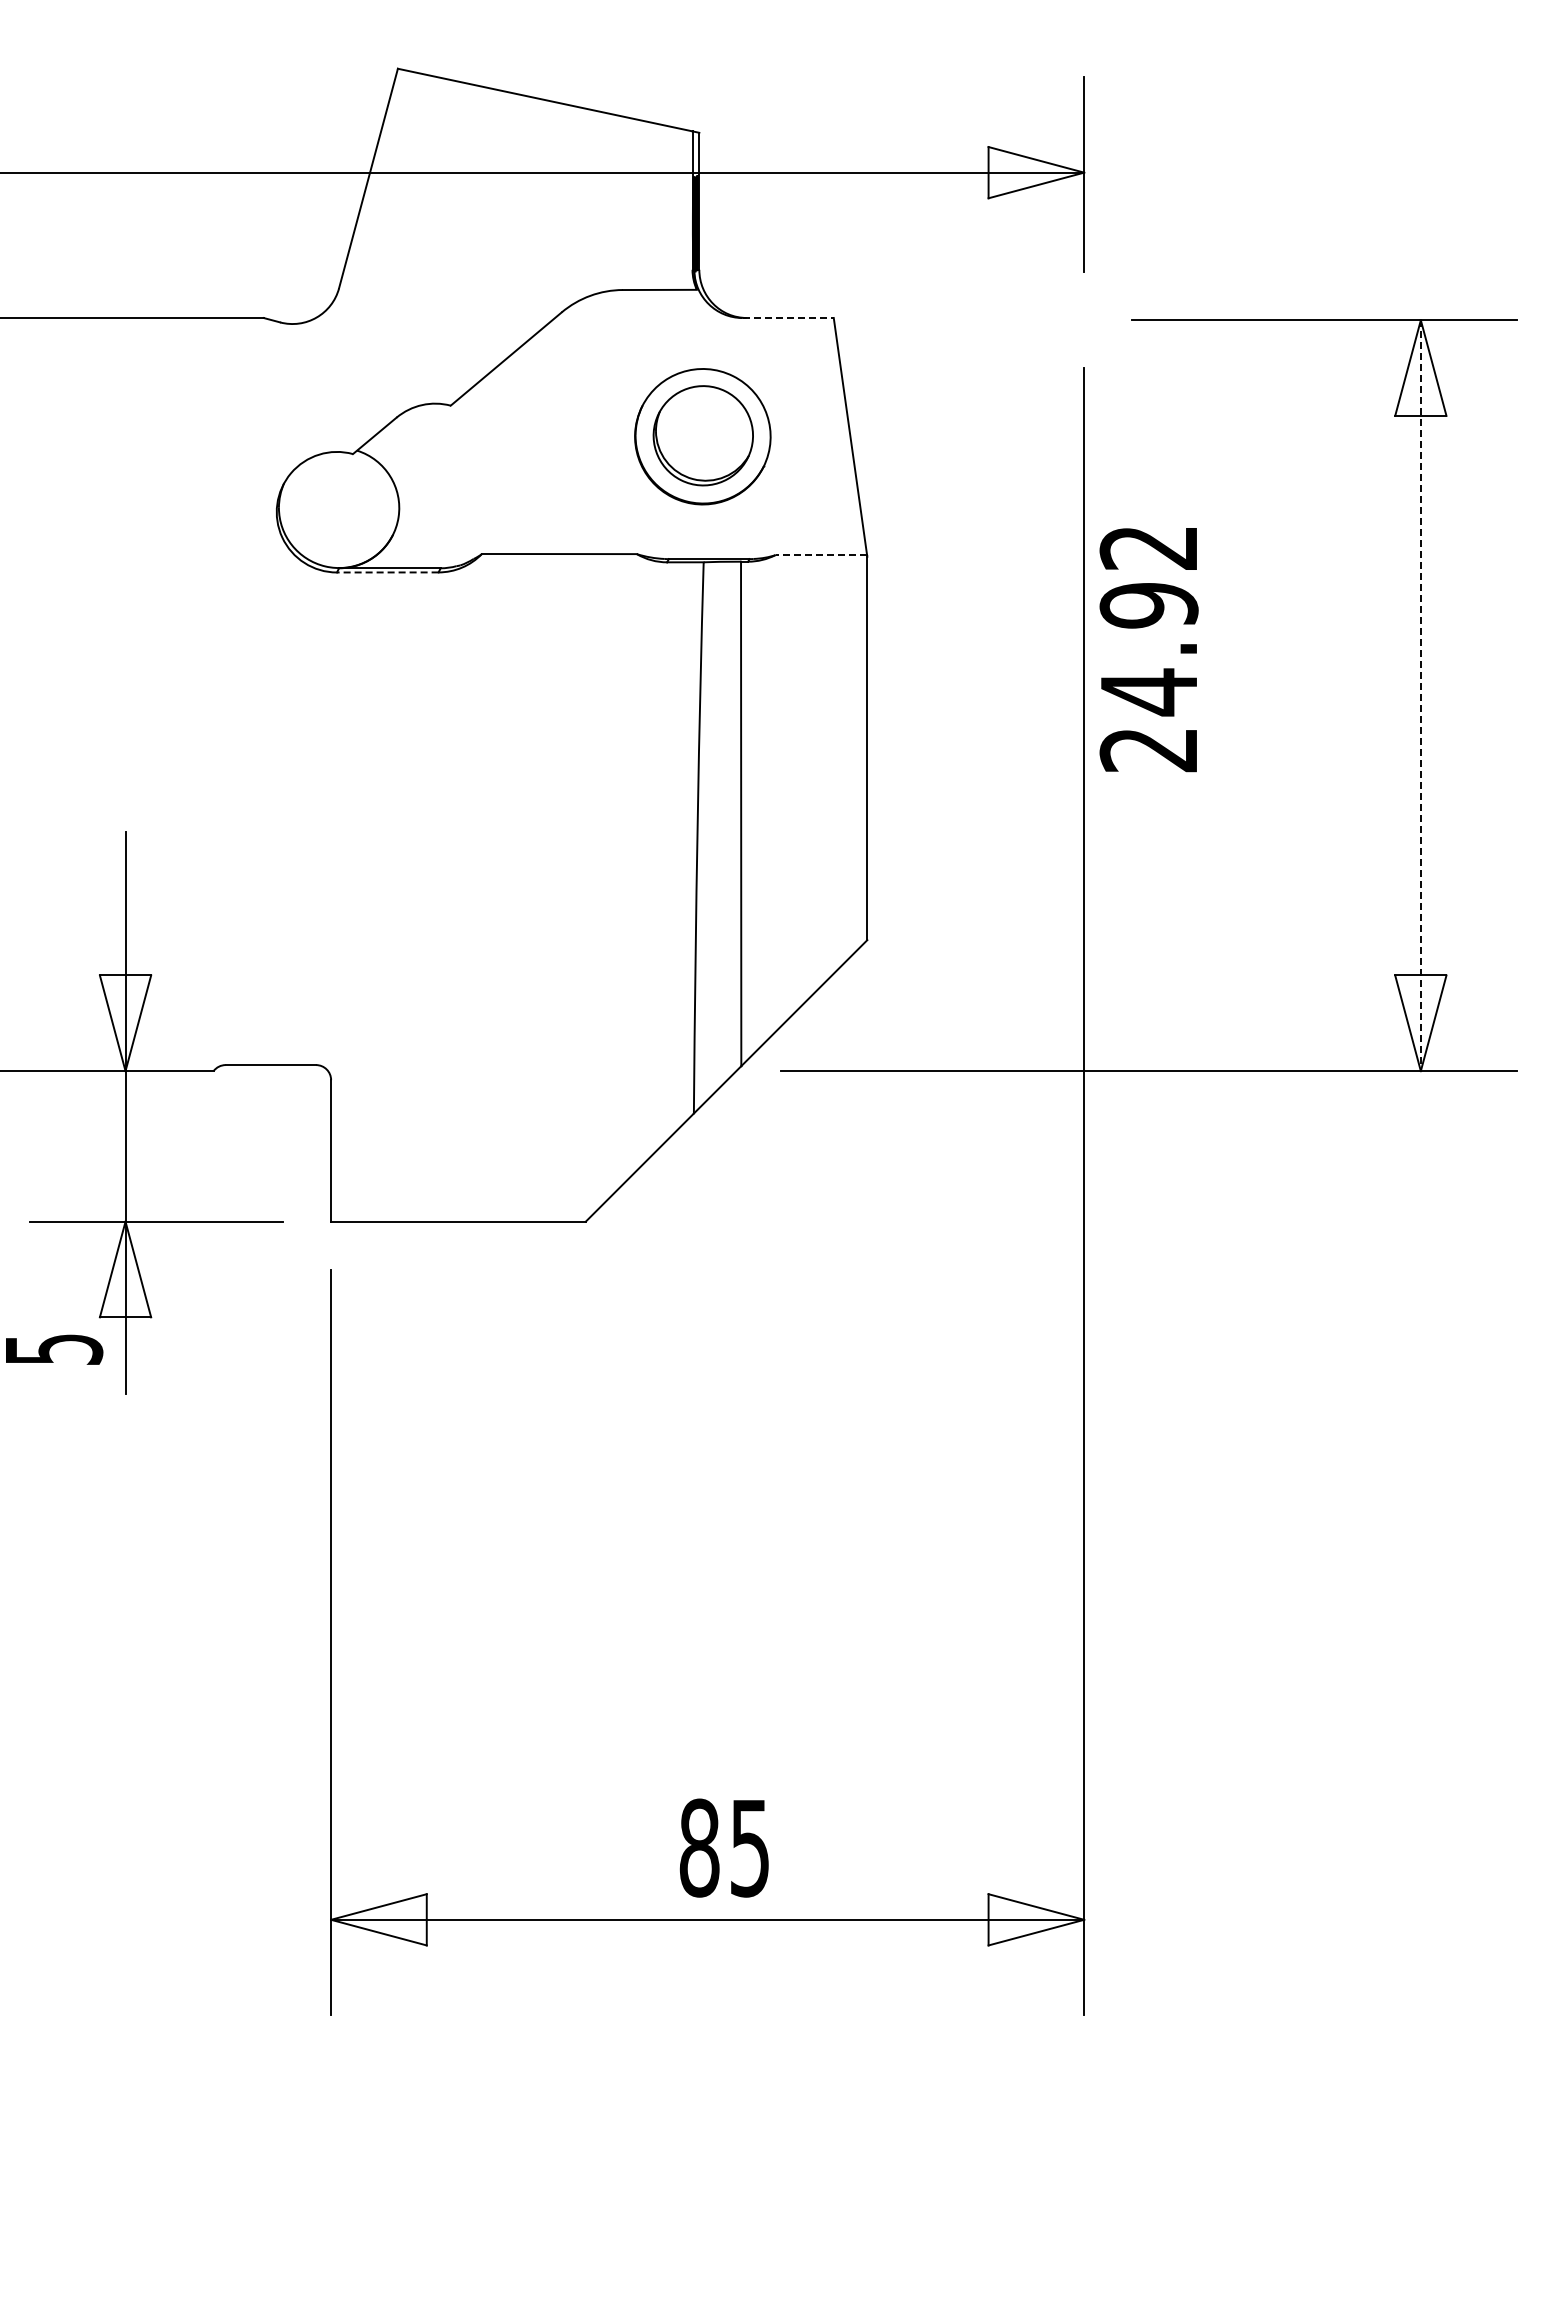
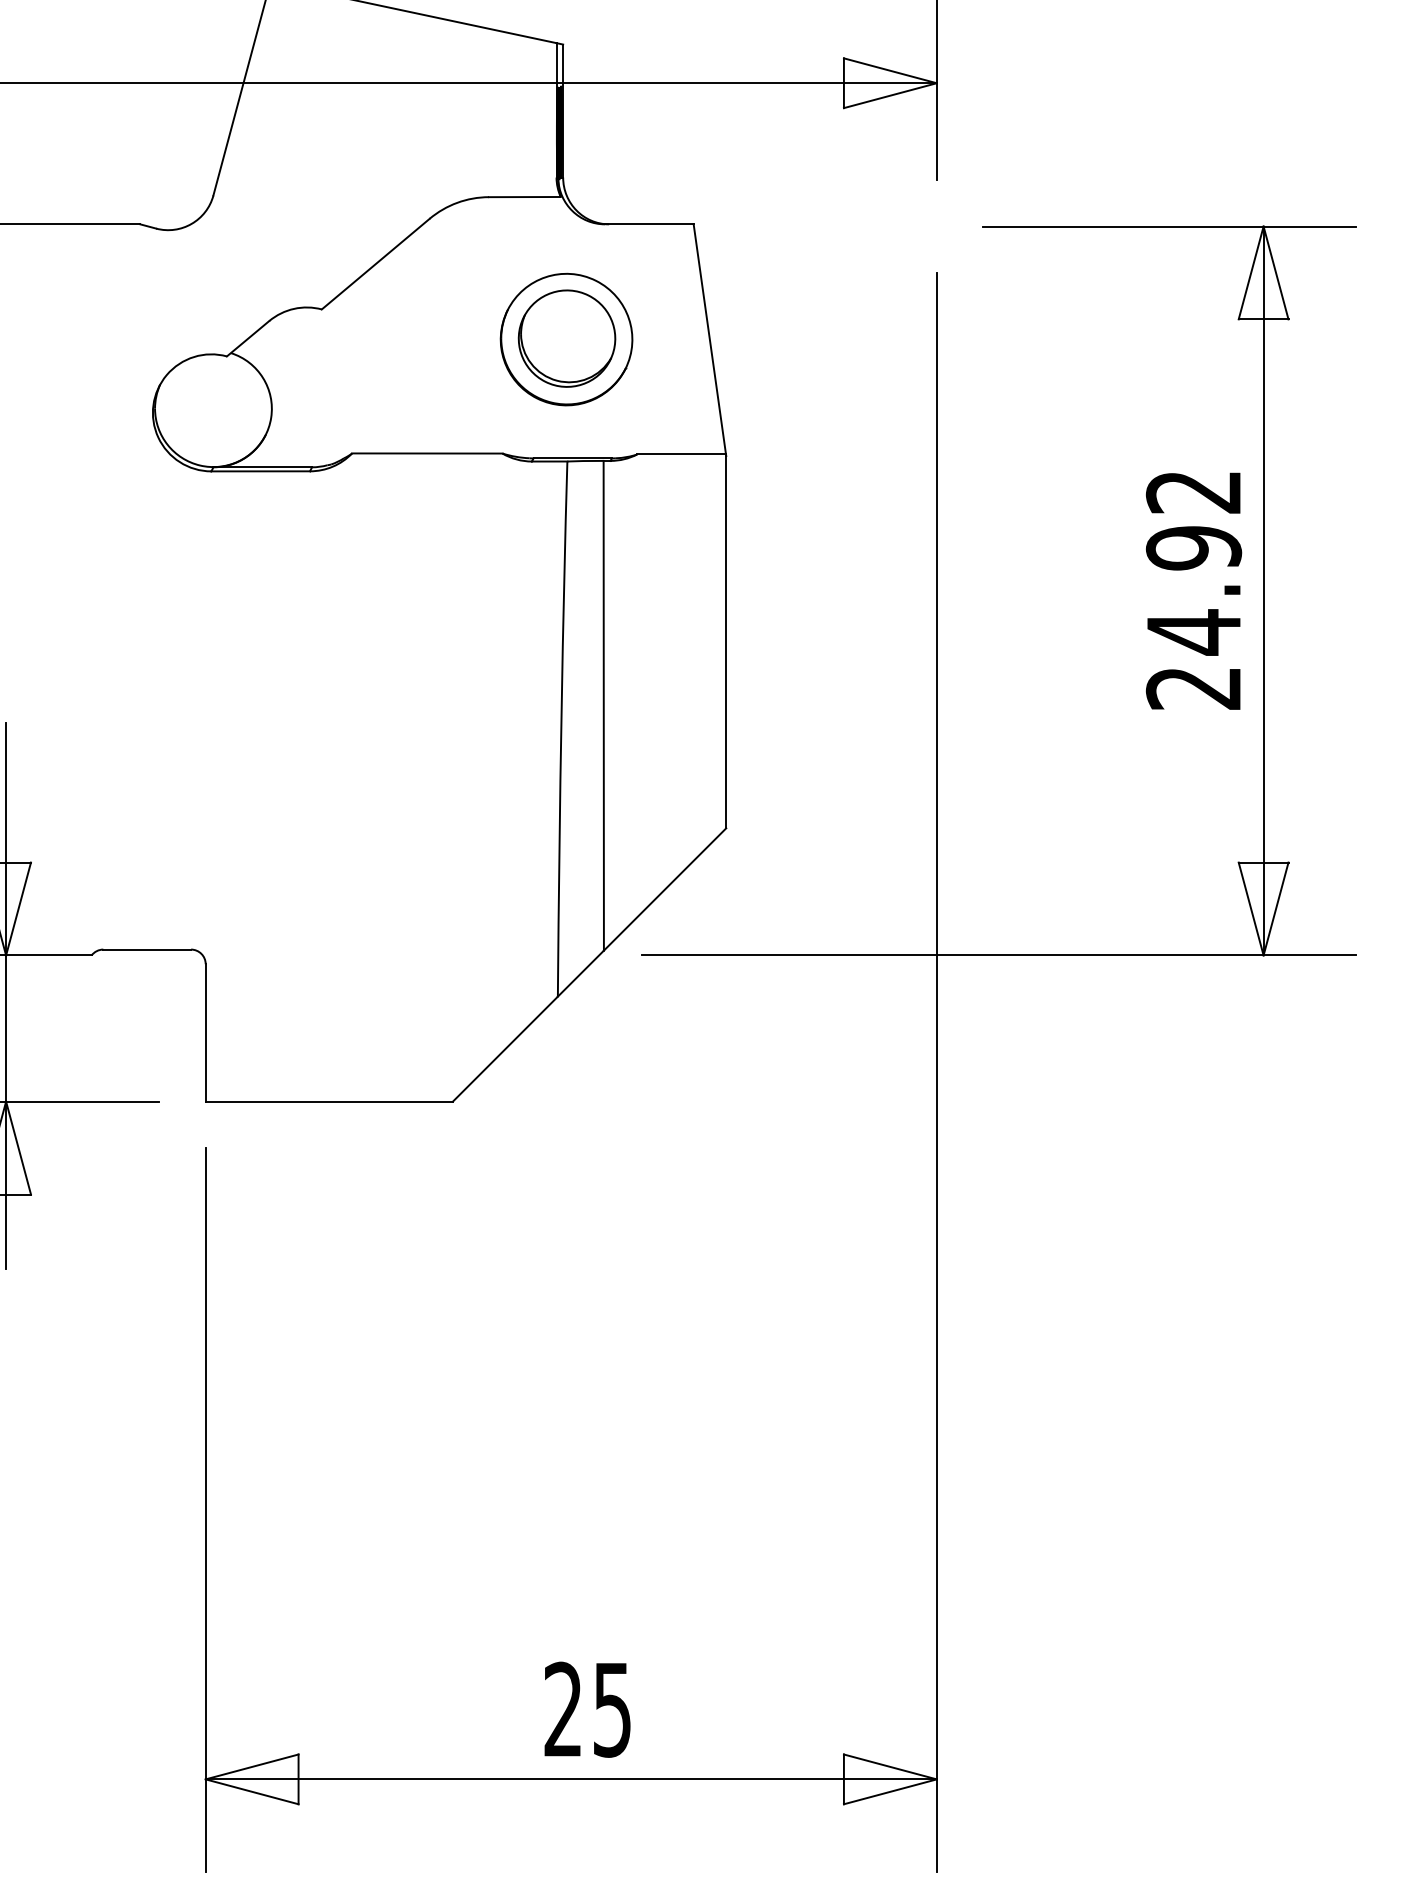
line: (788, 318) -> (649, 224), dashed -> solid
line: (821, 555) -> (681, 454), dashed -> solid
line: (387, 572) -> (260, 471), dashed -> solid
text: (1148, 650) -> (1193, 591), moved
line: (1420, 696) -> (1263, 591), dashed -> solid
text: (699, 1847) -> (563, 1709), 85 -> 25

